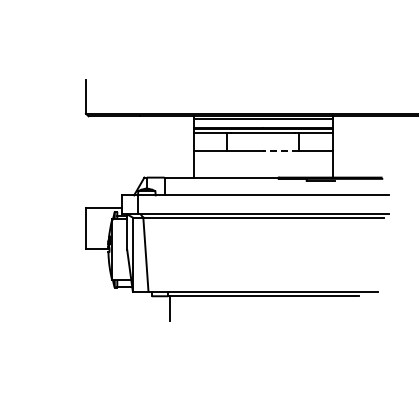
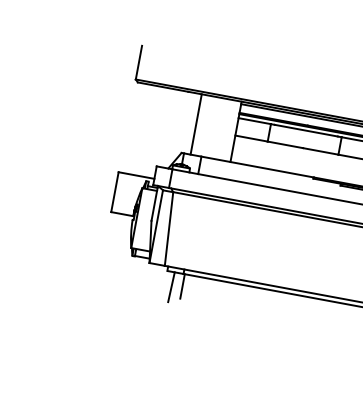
line: (153, 146) -> (196, 124), added
line: (280, 150) -> (320, 151), dashed -> solid
line: (158, 311) -> (171, 287), added

